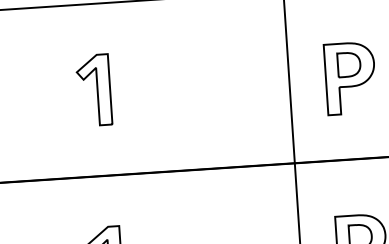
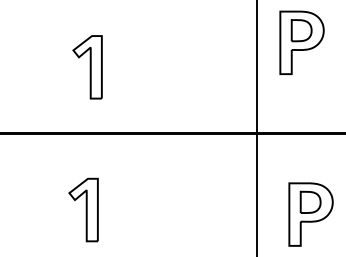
part: (349, 78) -> (301, 42), moved
part: (93, 90) -> (87, 67), moved

